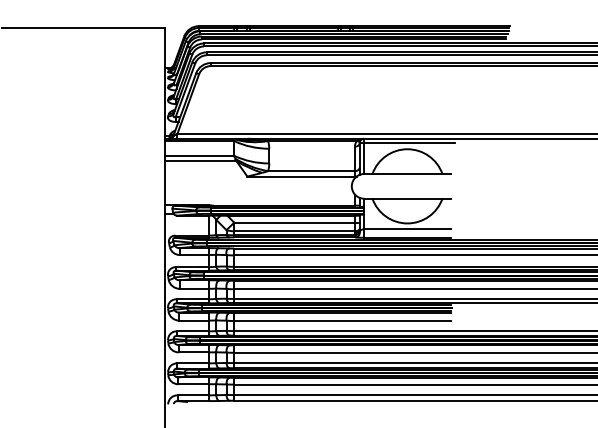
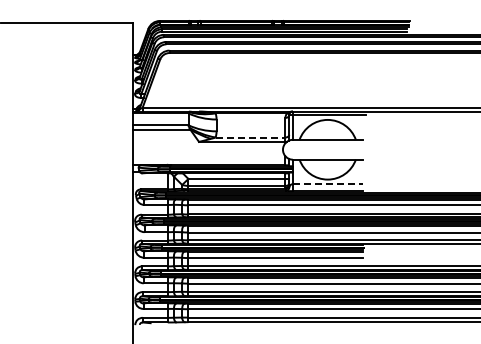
line: (311, 171) -> (250, 137), solid -> dashed
line: (407, 229) -> (327, 184), solid -> dashed

